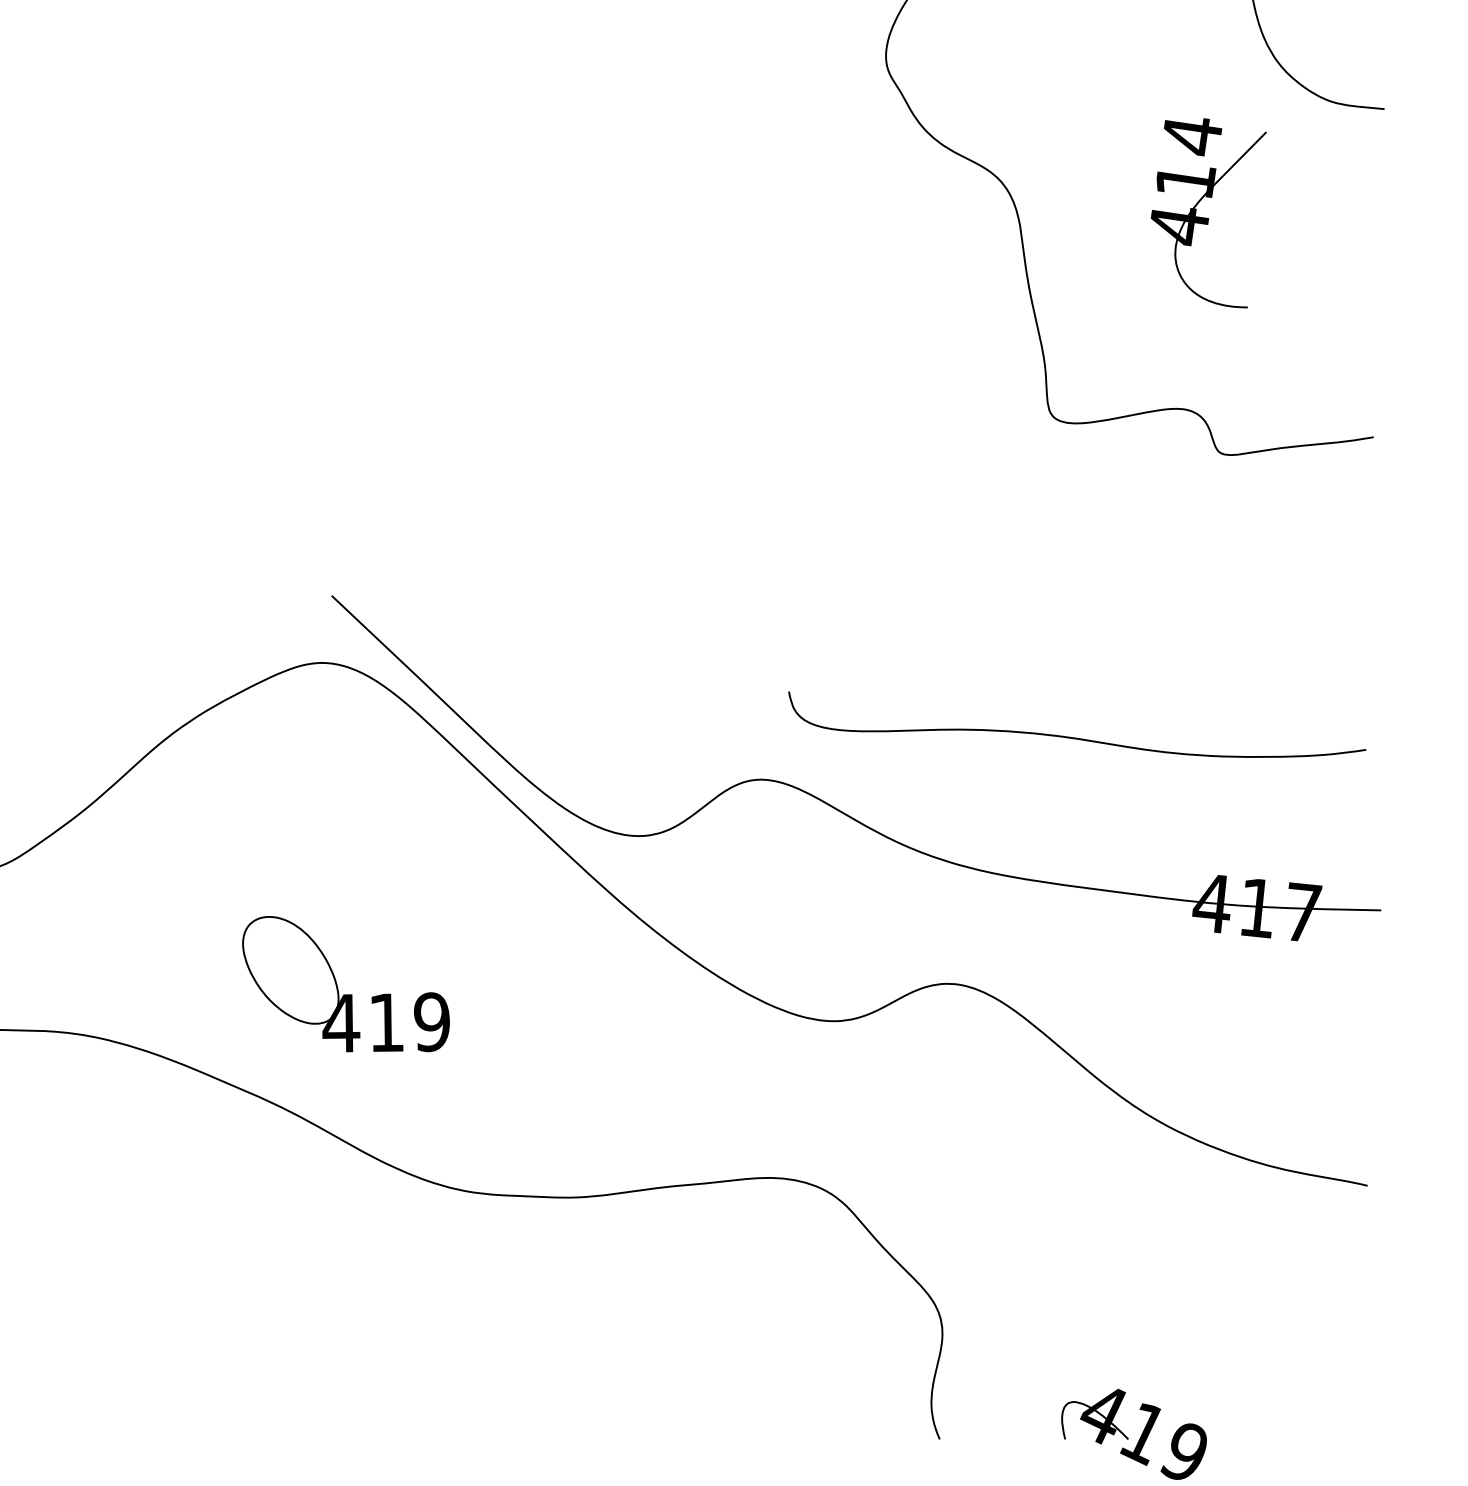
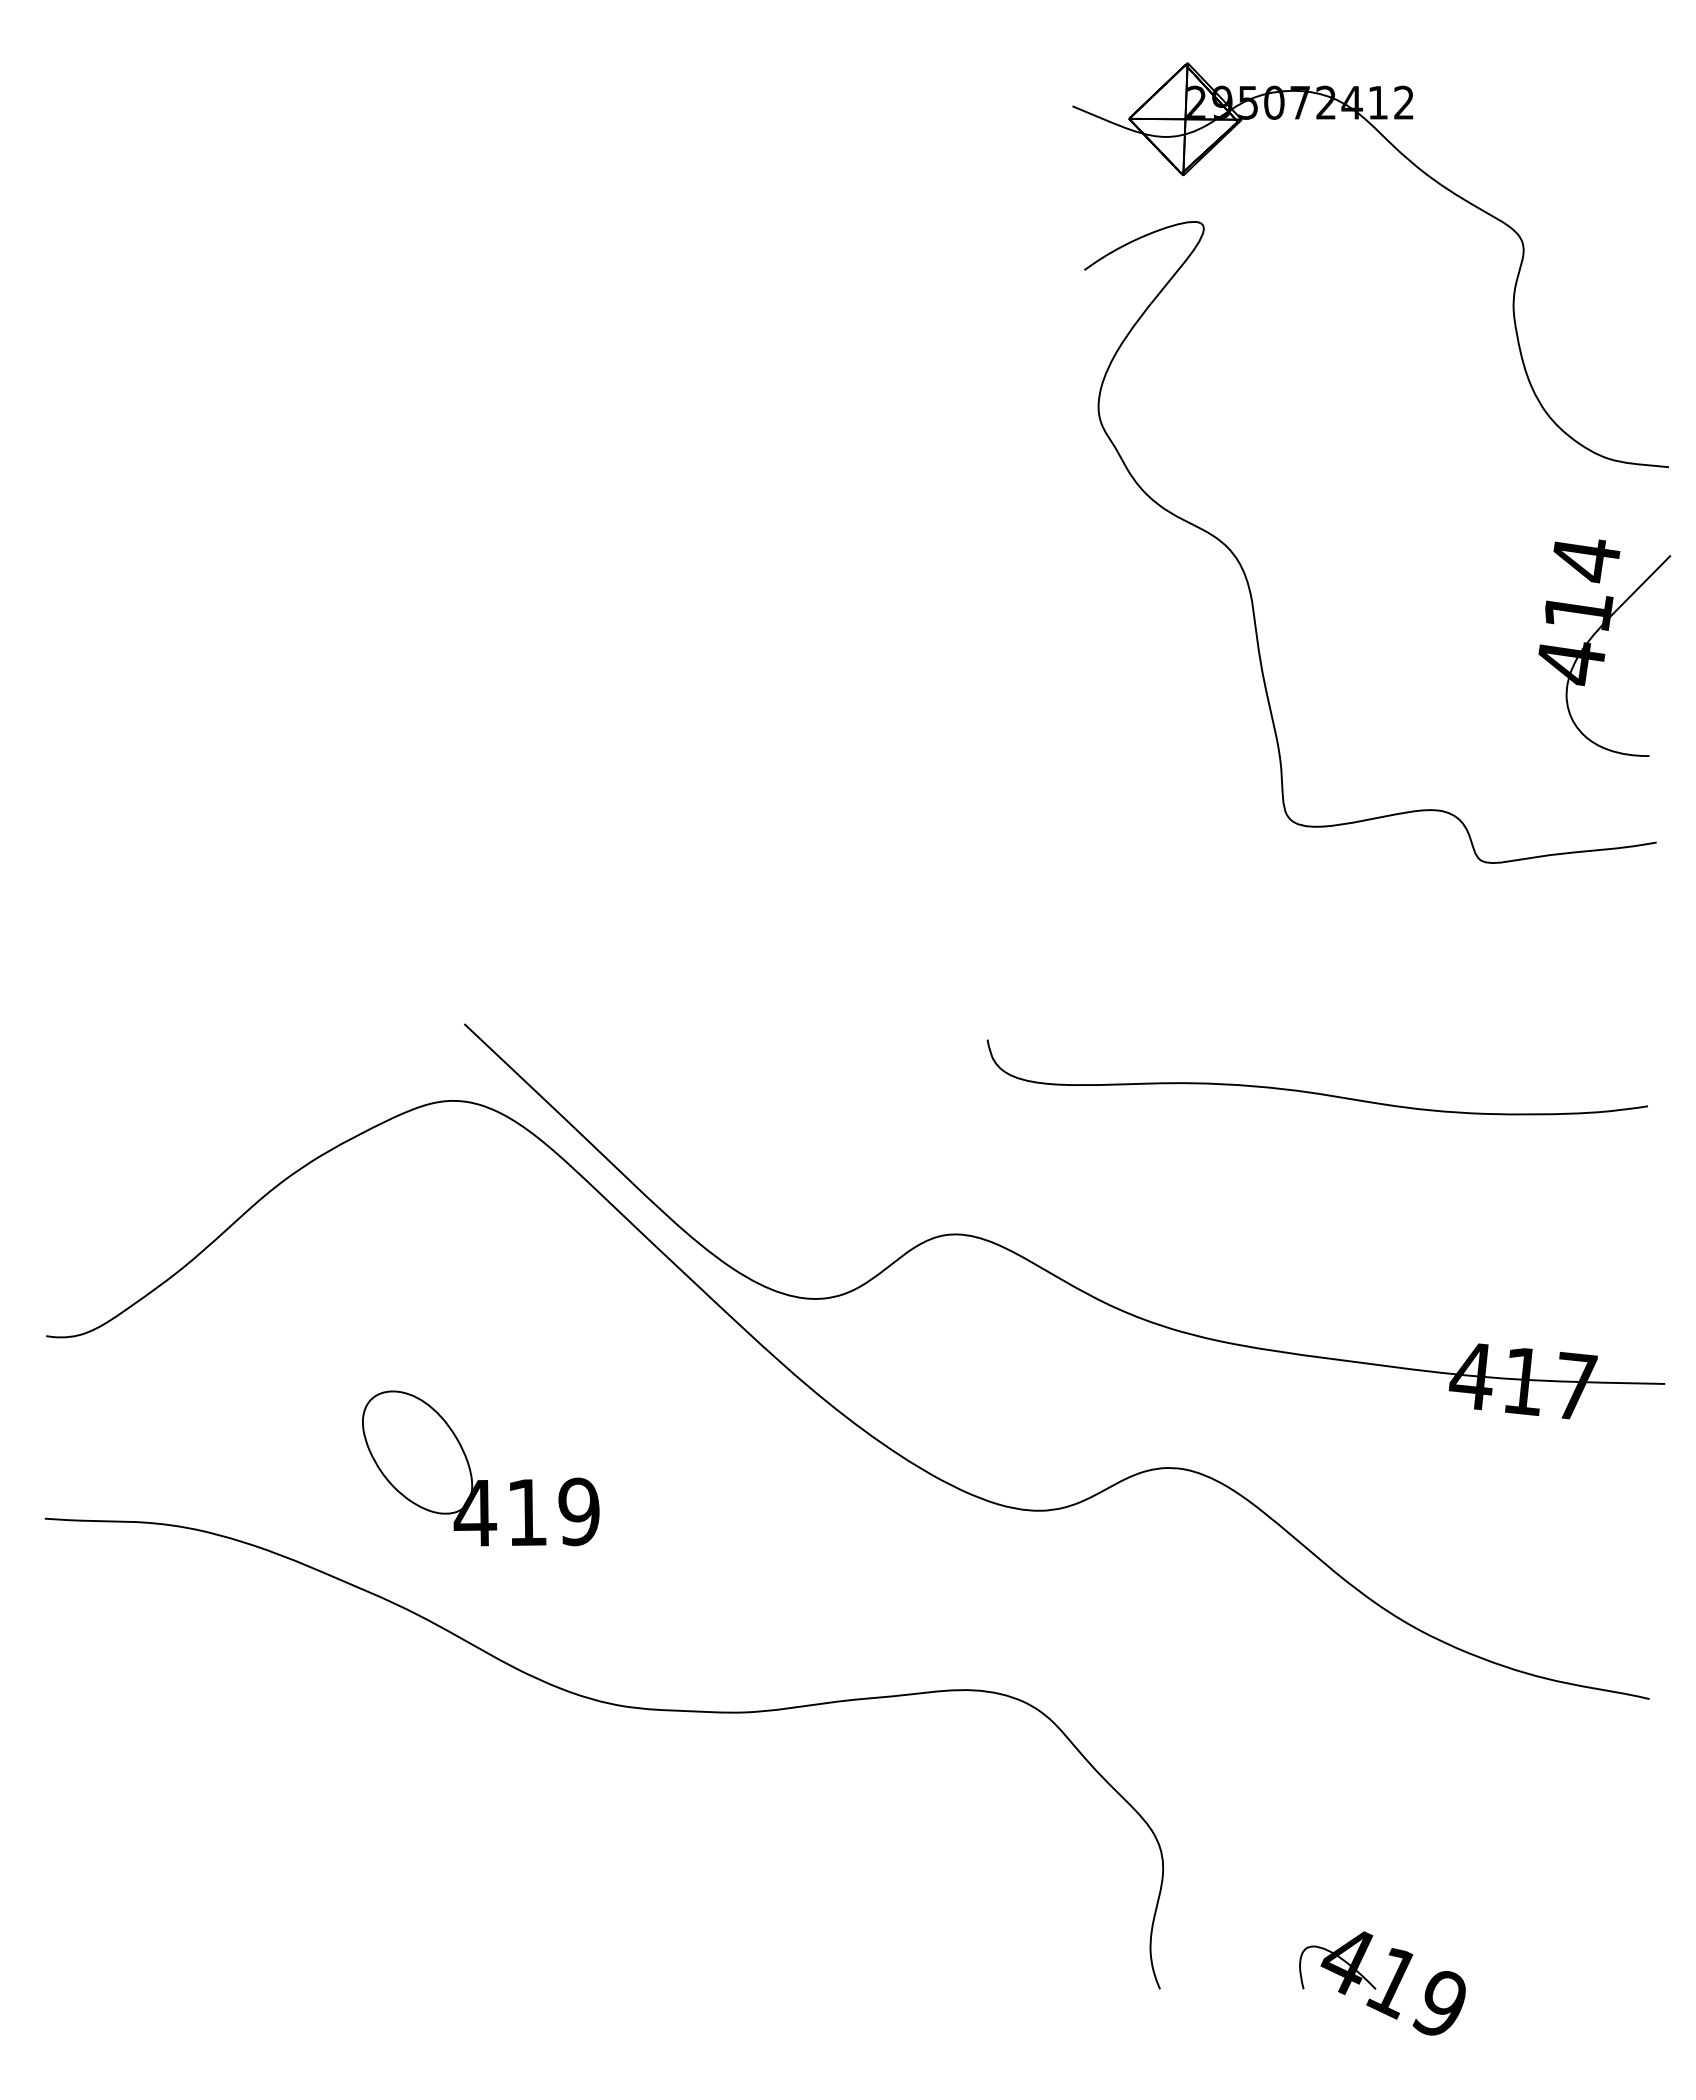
part: (1208, 212) -> (1604, 647), moved
curve: (1072, 736) -> (1311, 1091), moved

